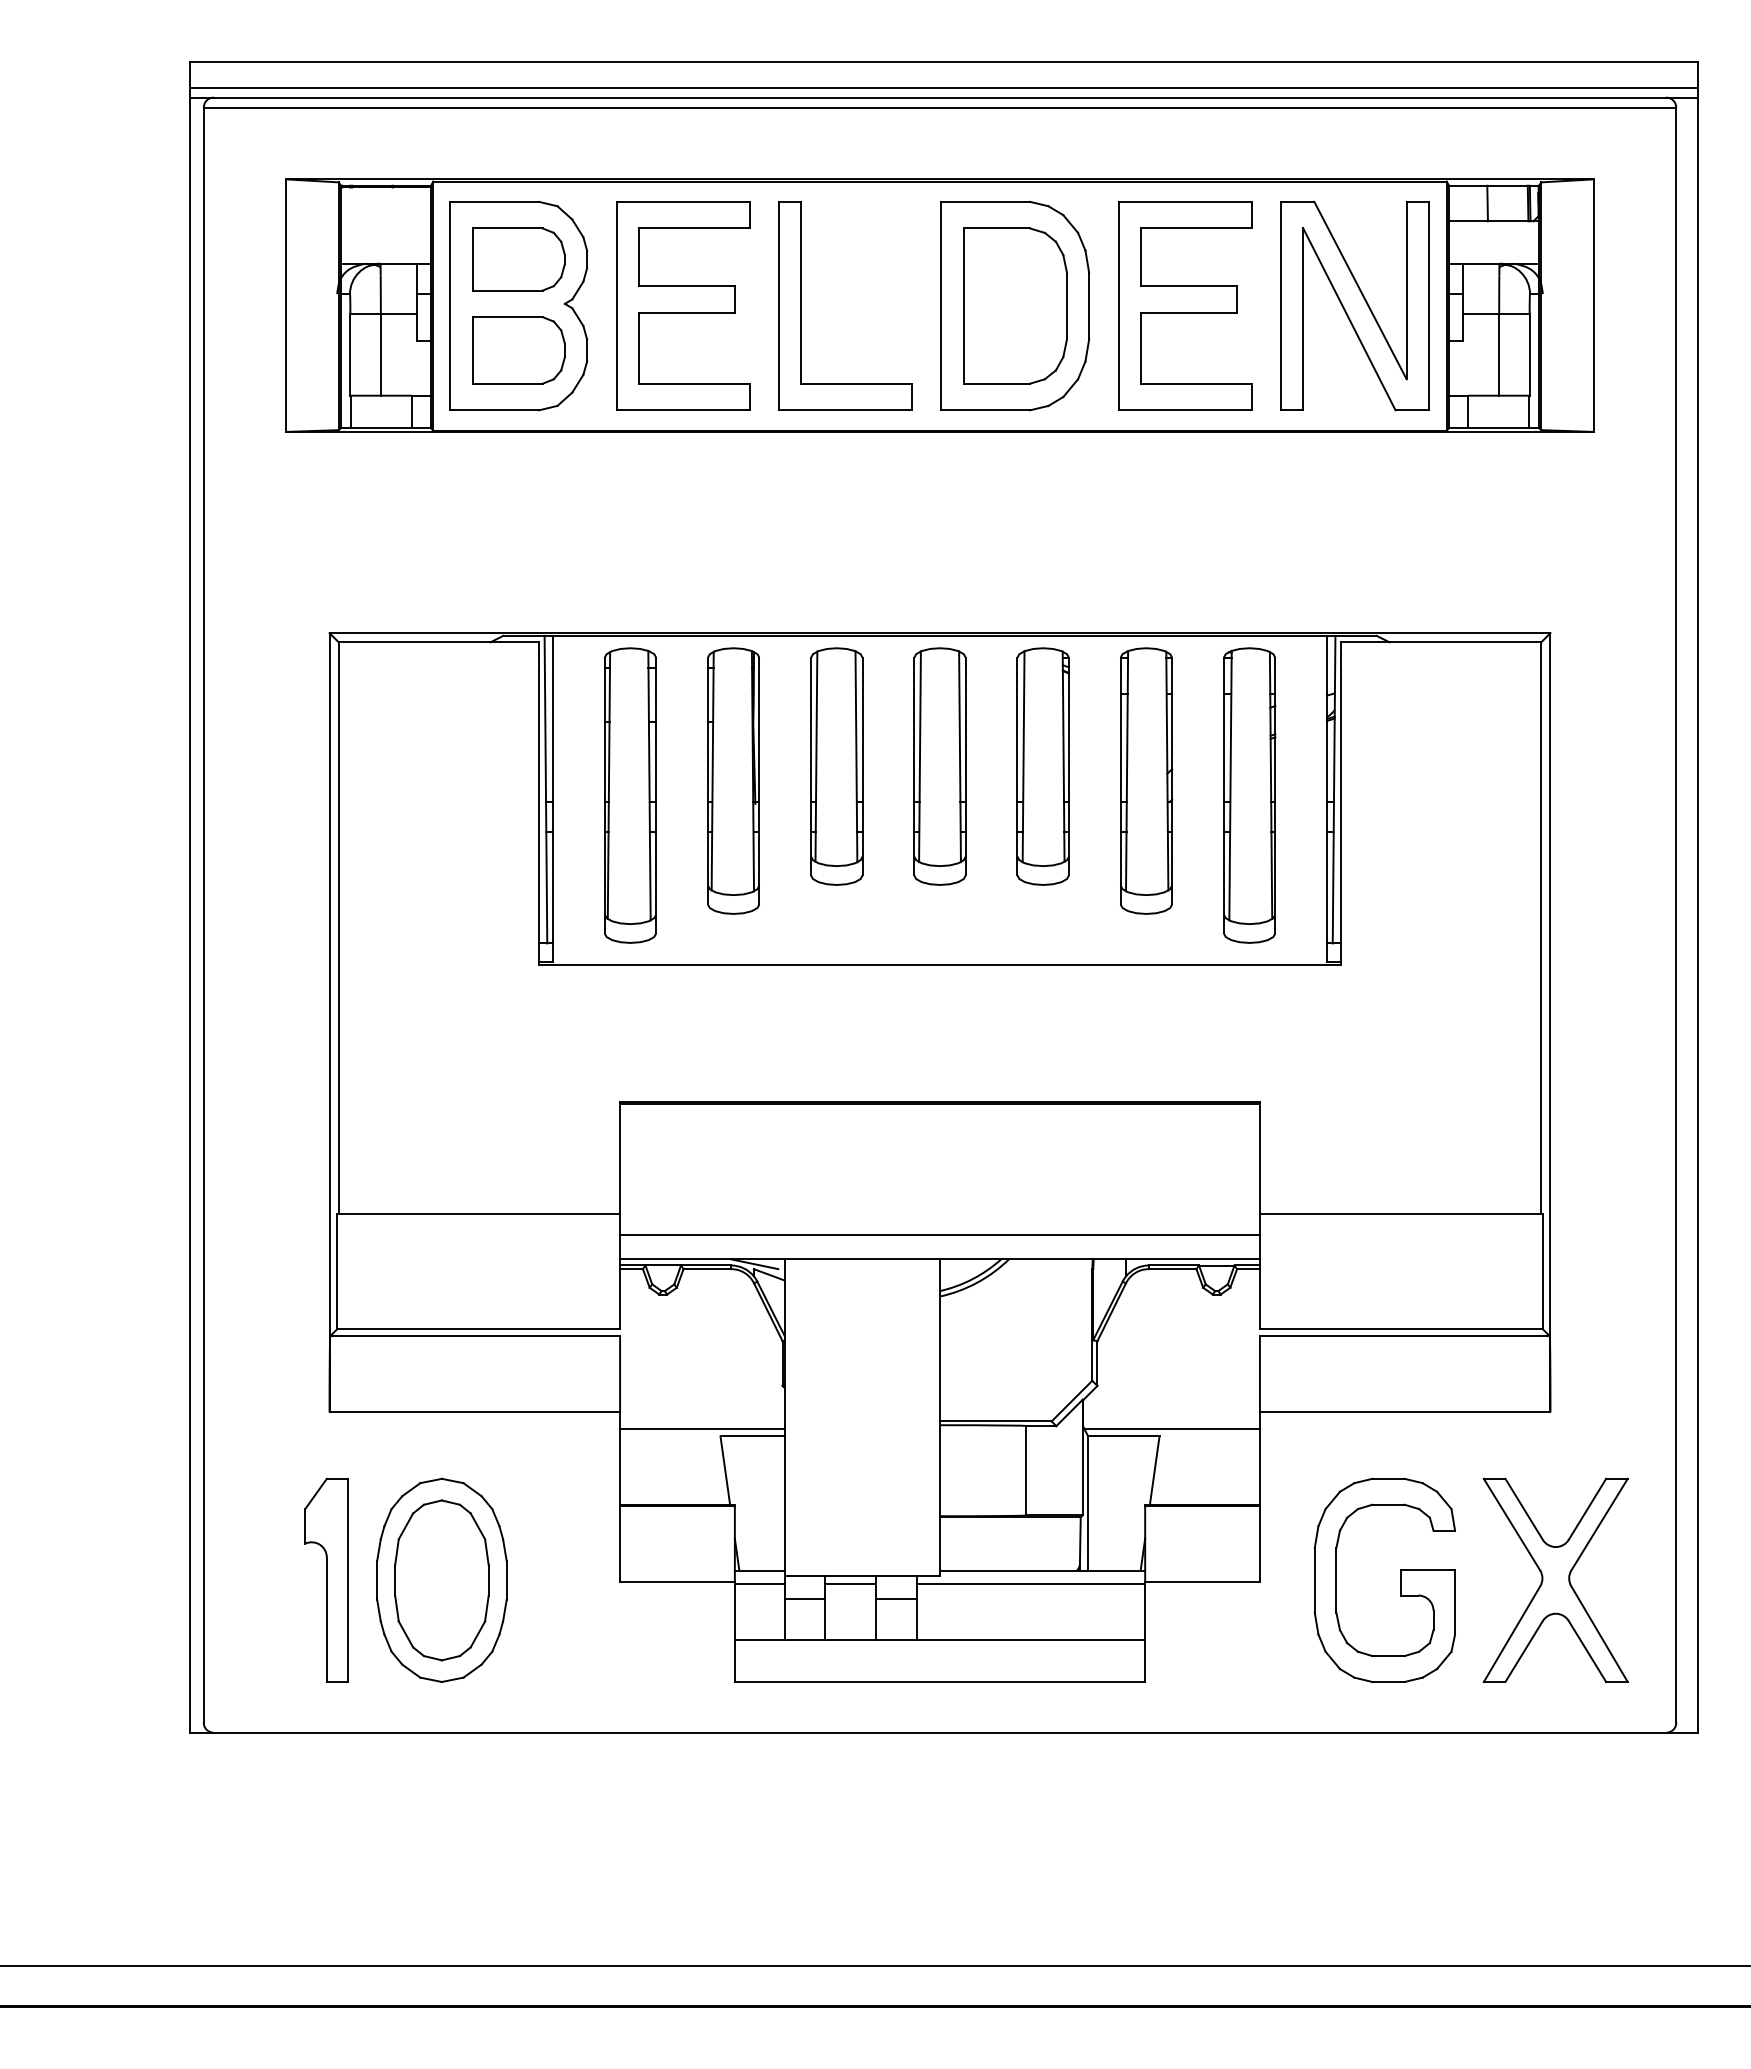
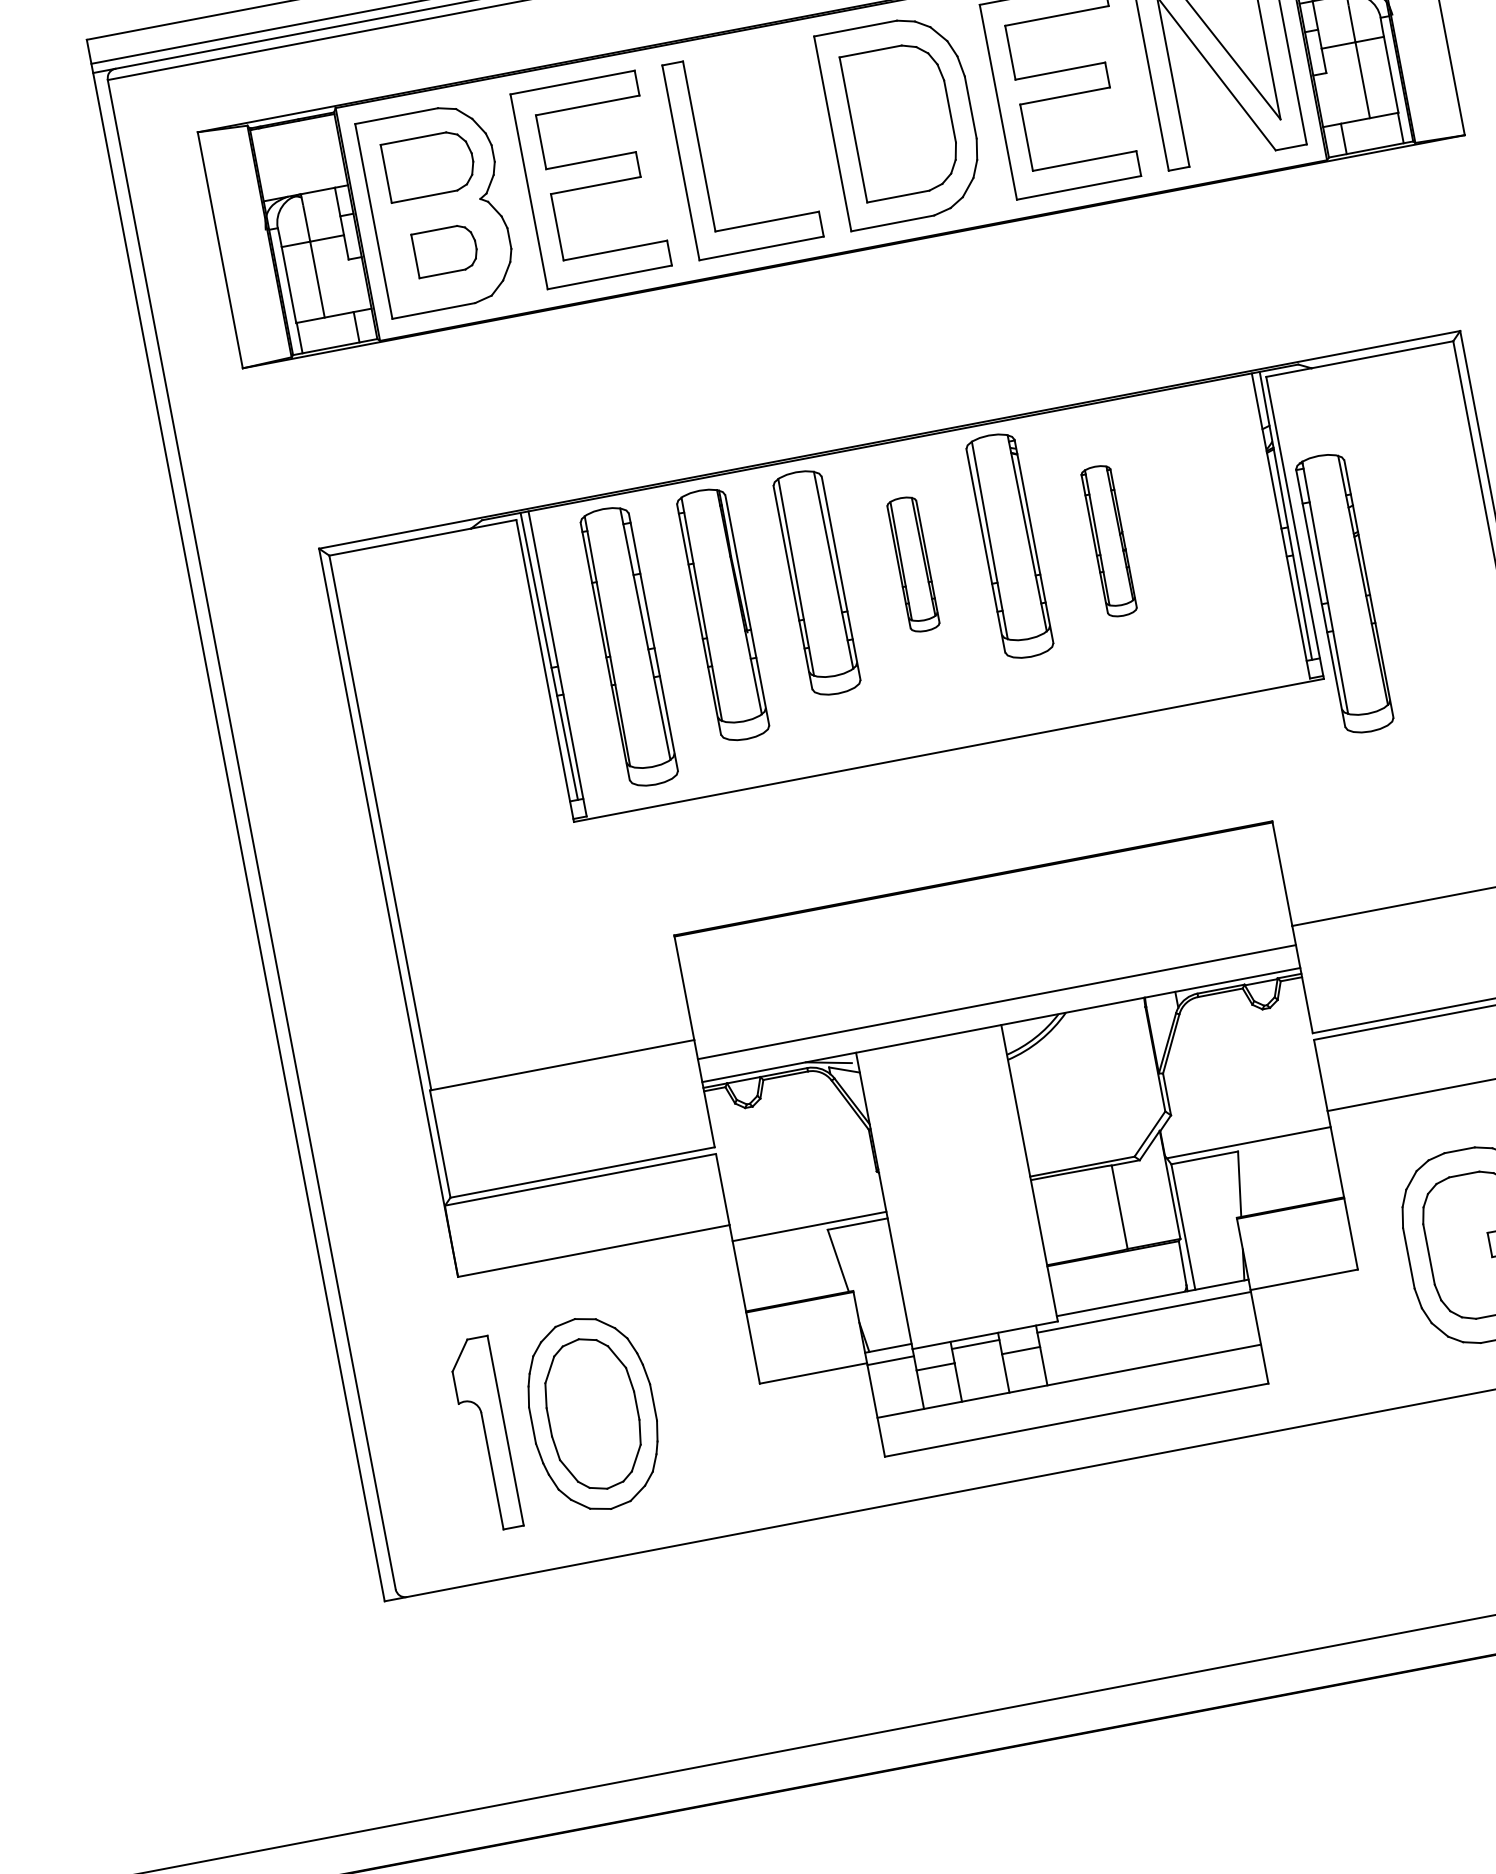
part: (518, 350) -> (445, 250), size x0.7
part: (939, 766) -> (912, 564), size x0.6
part: (1146, 780) -> (1108, 540), size x0.6
part: (1249, 795) -> (1344, 593), moved

